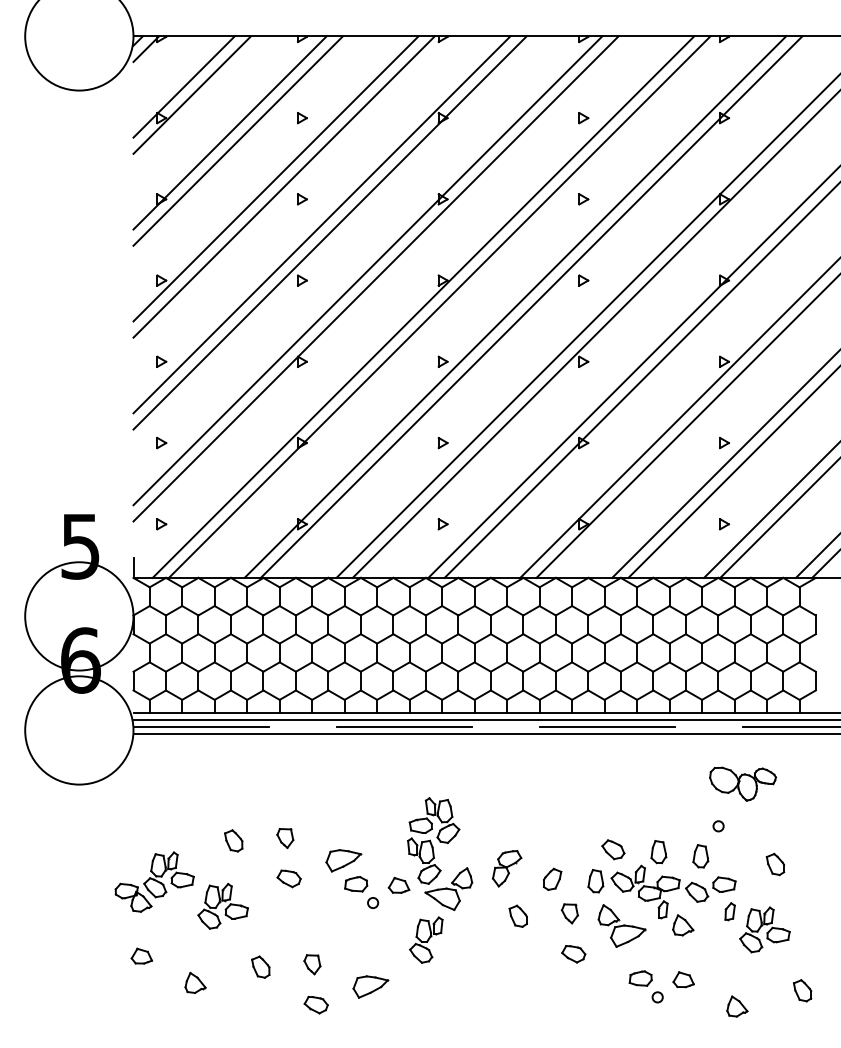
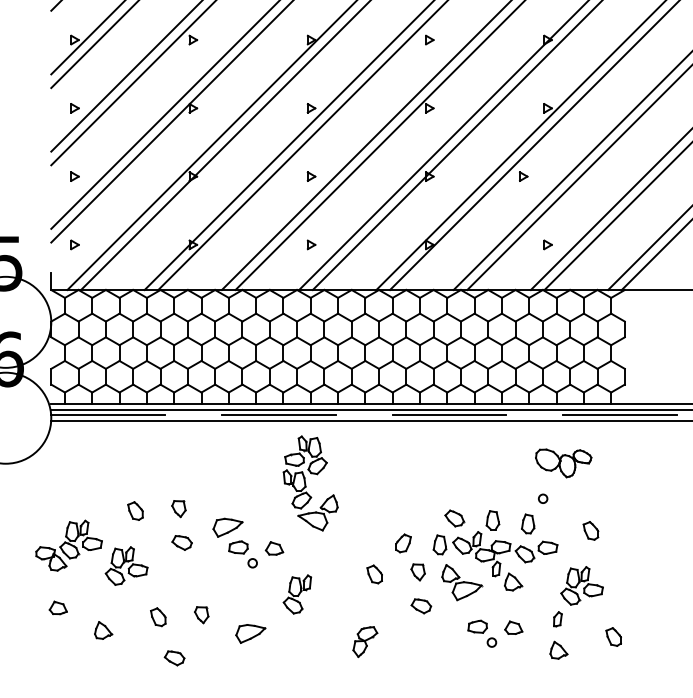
part: (724, 443) -> (523, 177), moved
part: (440, 854) -> (311, 483), moved
part: (507, 868) -> (365, 641), moved
part: (729, 911) -> (557, 619), moved
part: (315, 1004) -> (174, 657), moved

